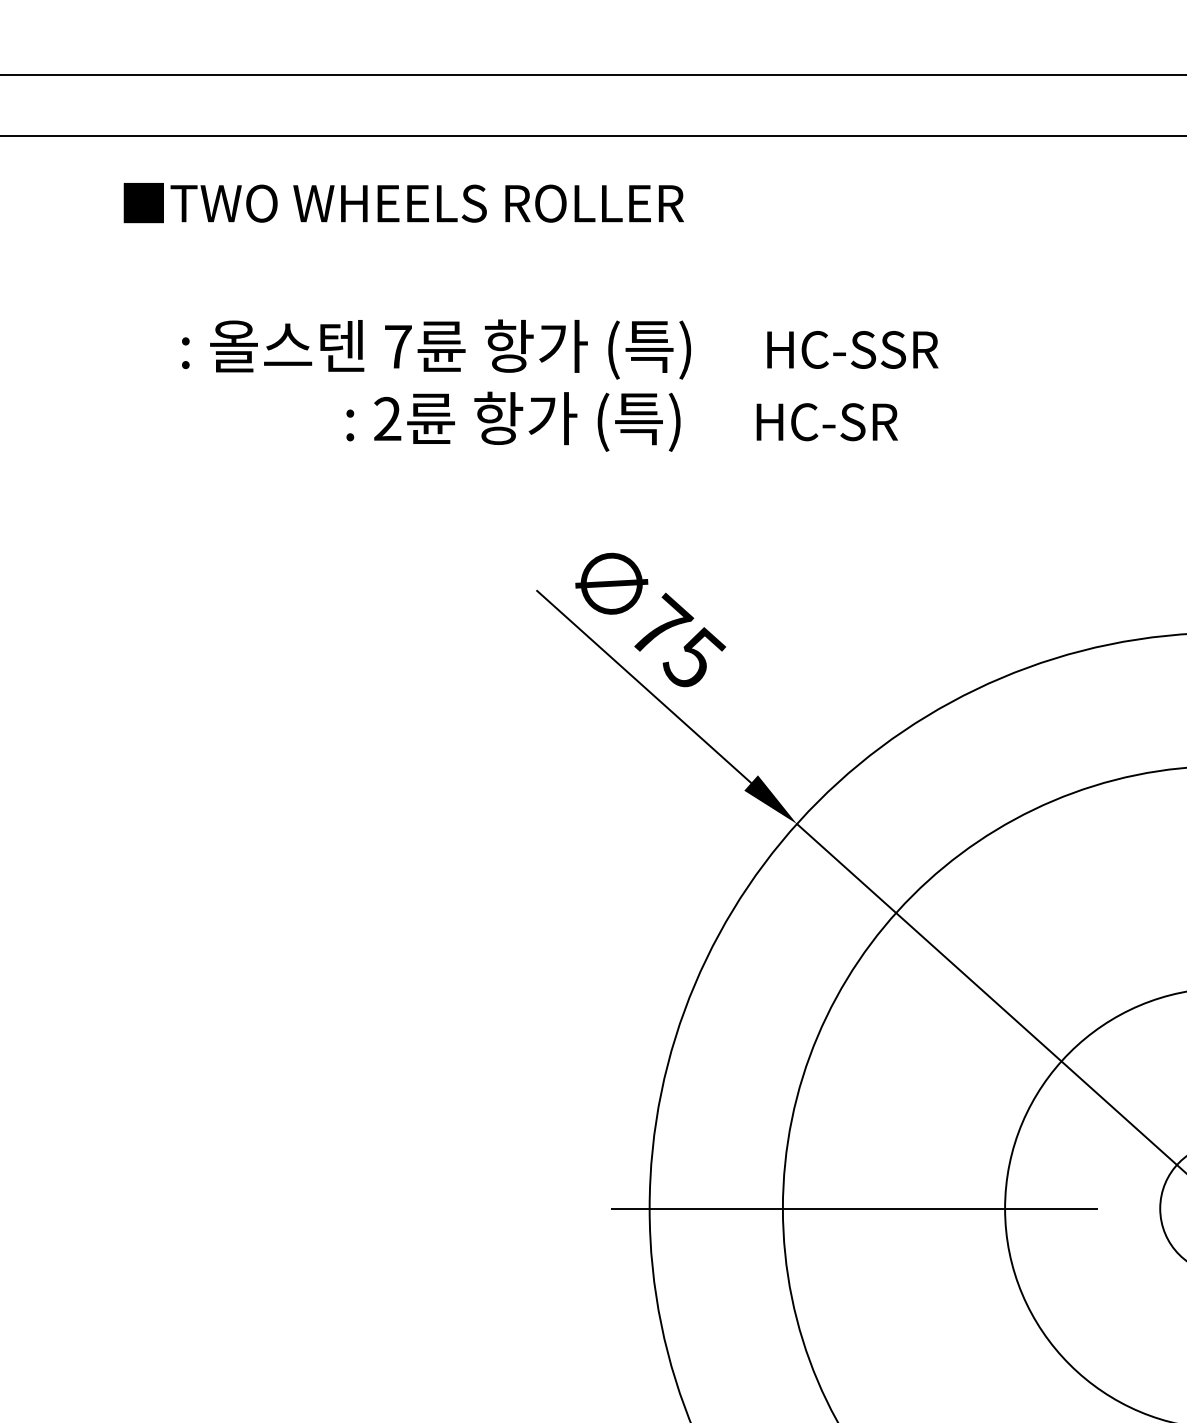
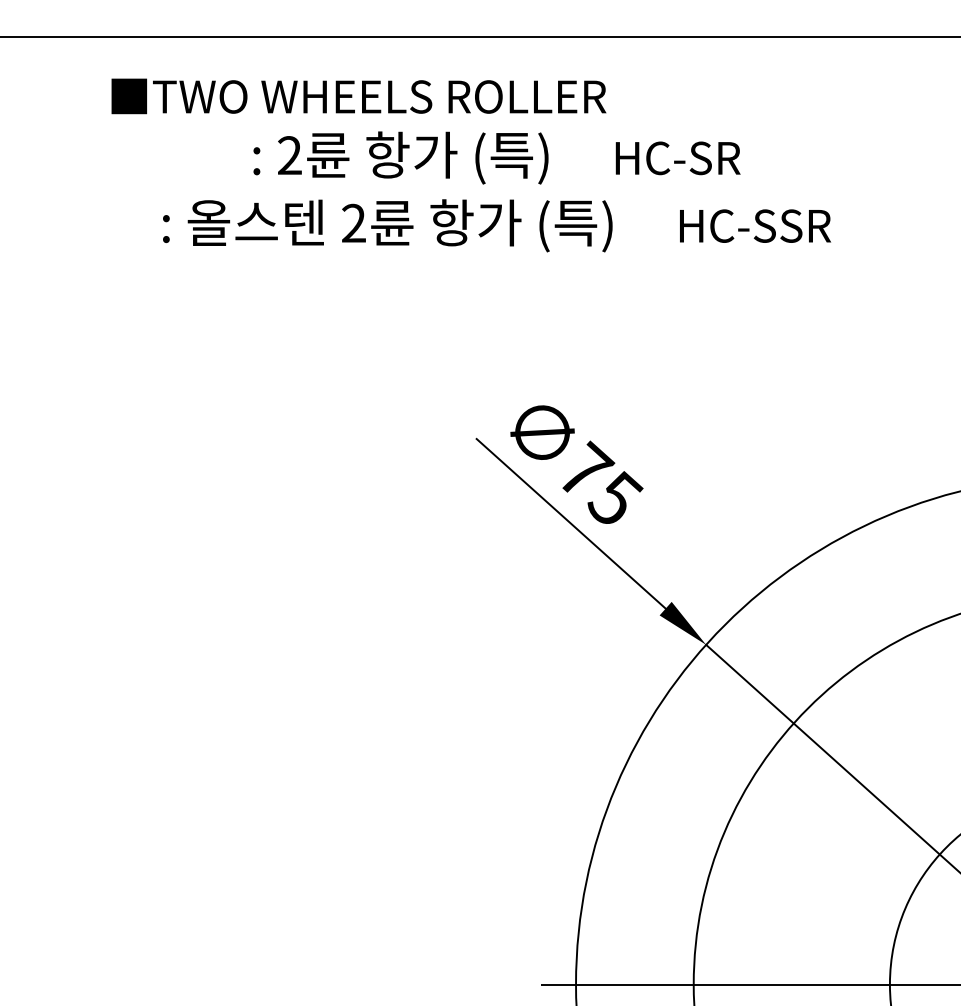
text: (397, 346) -> (353, 223), 7 -> 2
text: (621, 421) -> (496, 157), moved

